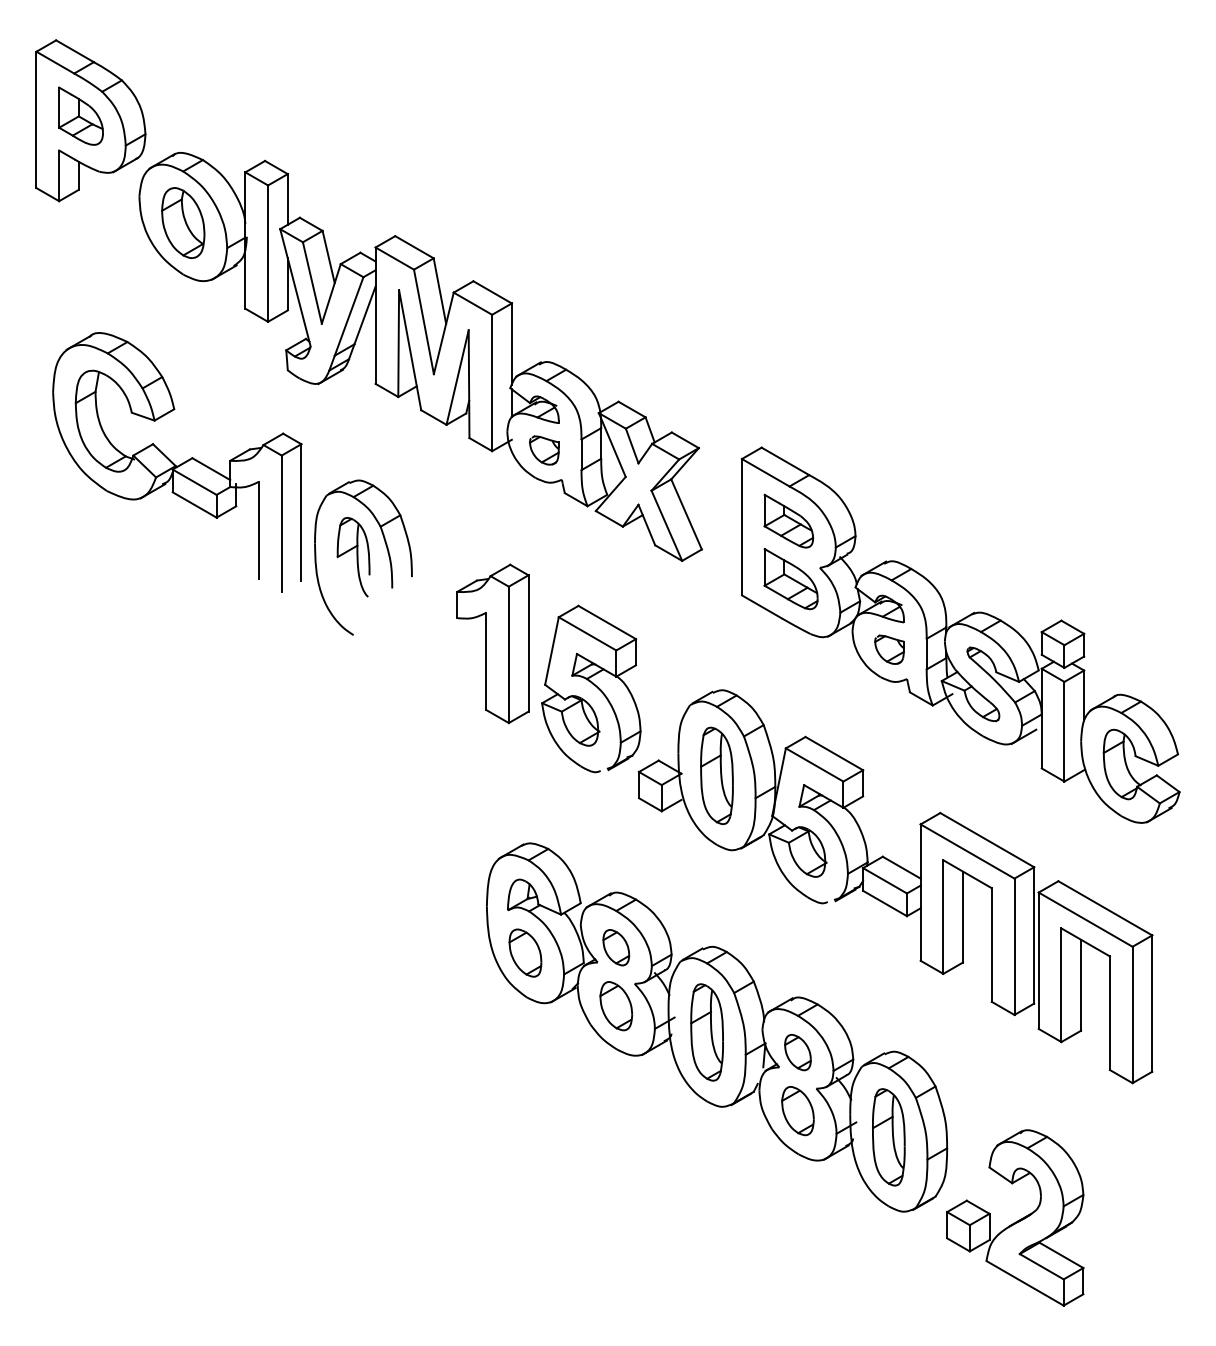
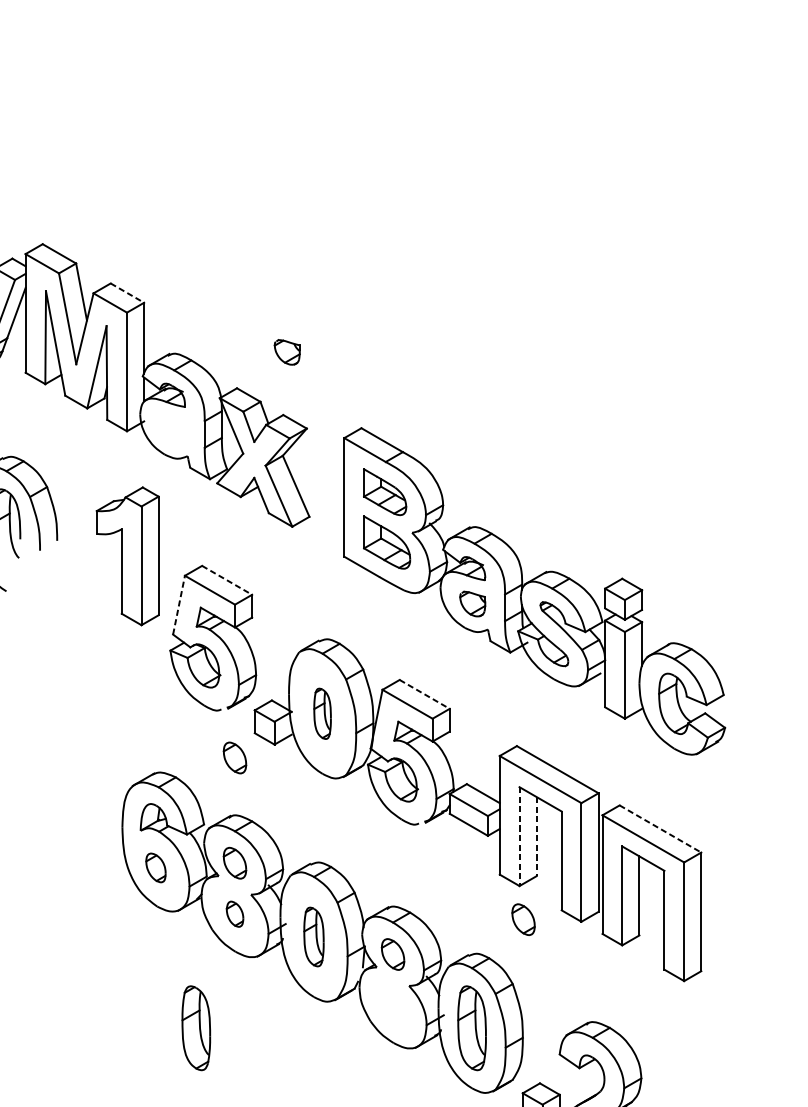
line: (493, 292) -> (128, 293), solid -> dashed
part: (544, 450) -> (287, 352), moved
line: (607, 622) -> (227, 580), solid -> dashed
part: (492, 643) -> (127, 555), moved
line: (552, 650) -> (179, 604), solid -> dashed
line: (834, 753) -> (424, 694), solid -> dashed
part: (716, 775) -> (322, 713), size x0.6
part: (616, 826) -> (235, 757), added
line: (1105, 908) -> (660, 829), solid -> dashed
line: (943, 917) -> (519, 836), solid -> dashed
line: (963, 917) -> (537, 836), solid -> dashed
part: (525, 952) -> (156, 867), size x0.7
part: (616, 1006) -> (235, 914), size x0.6
part: (947, 1012) -> (523, 919), added
part: (706, 1032) -> (313, 937), size x0.7
part: (797, 1111) -> (392, 1005), removed
part: (571, 1137) -> (196, 1028), added

